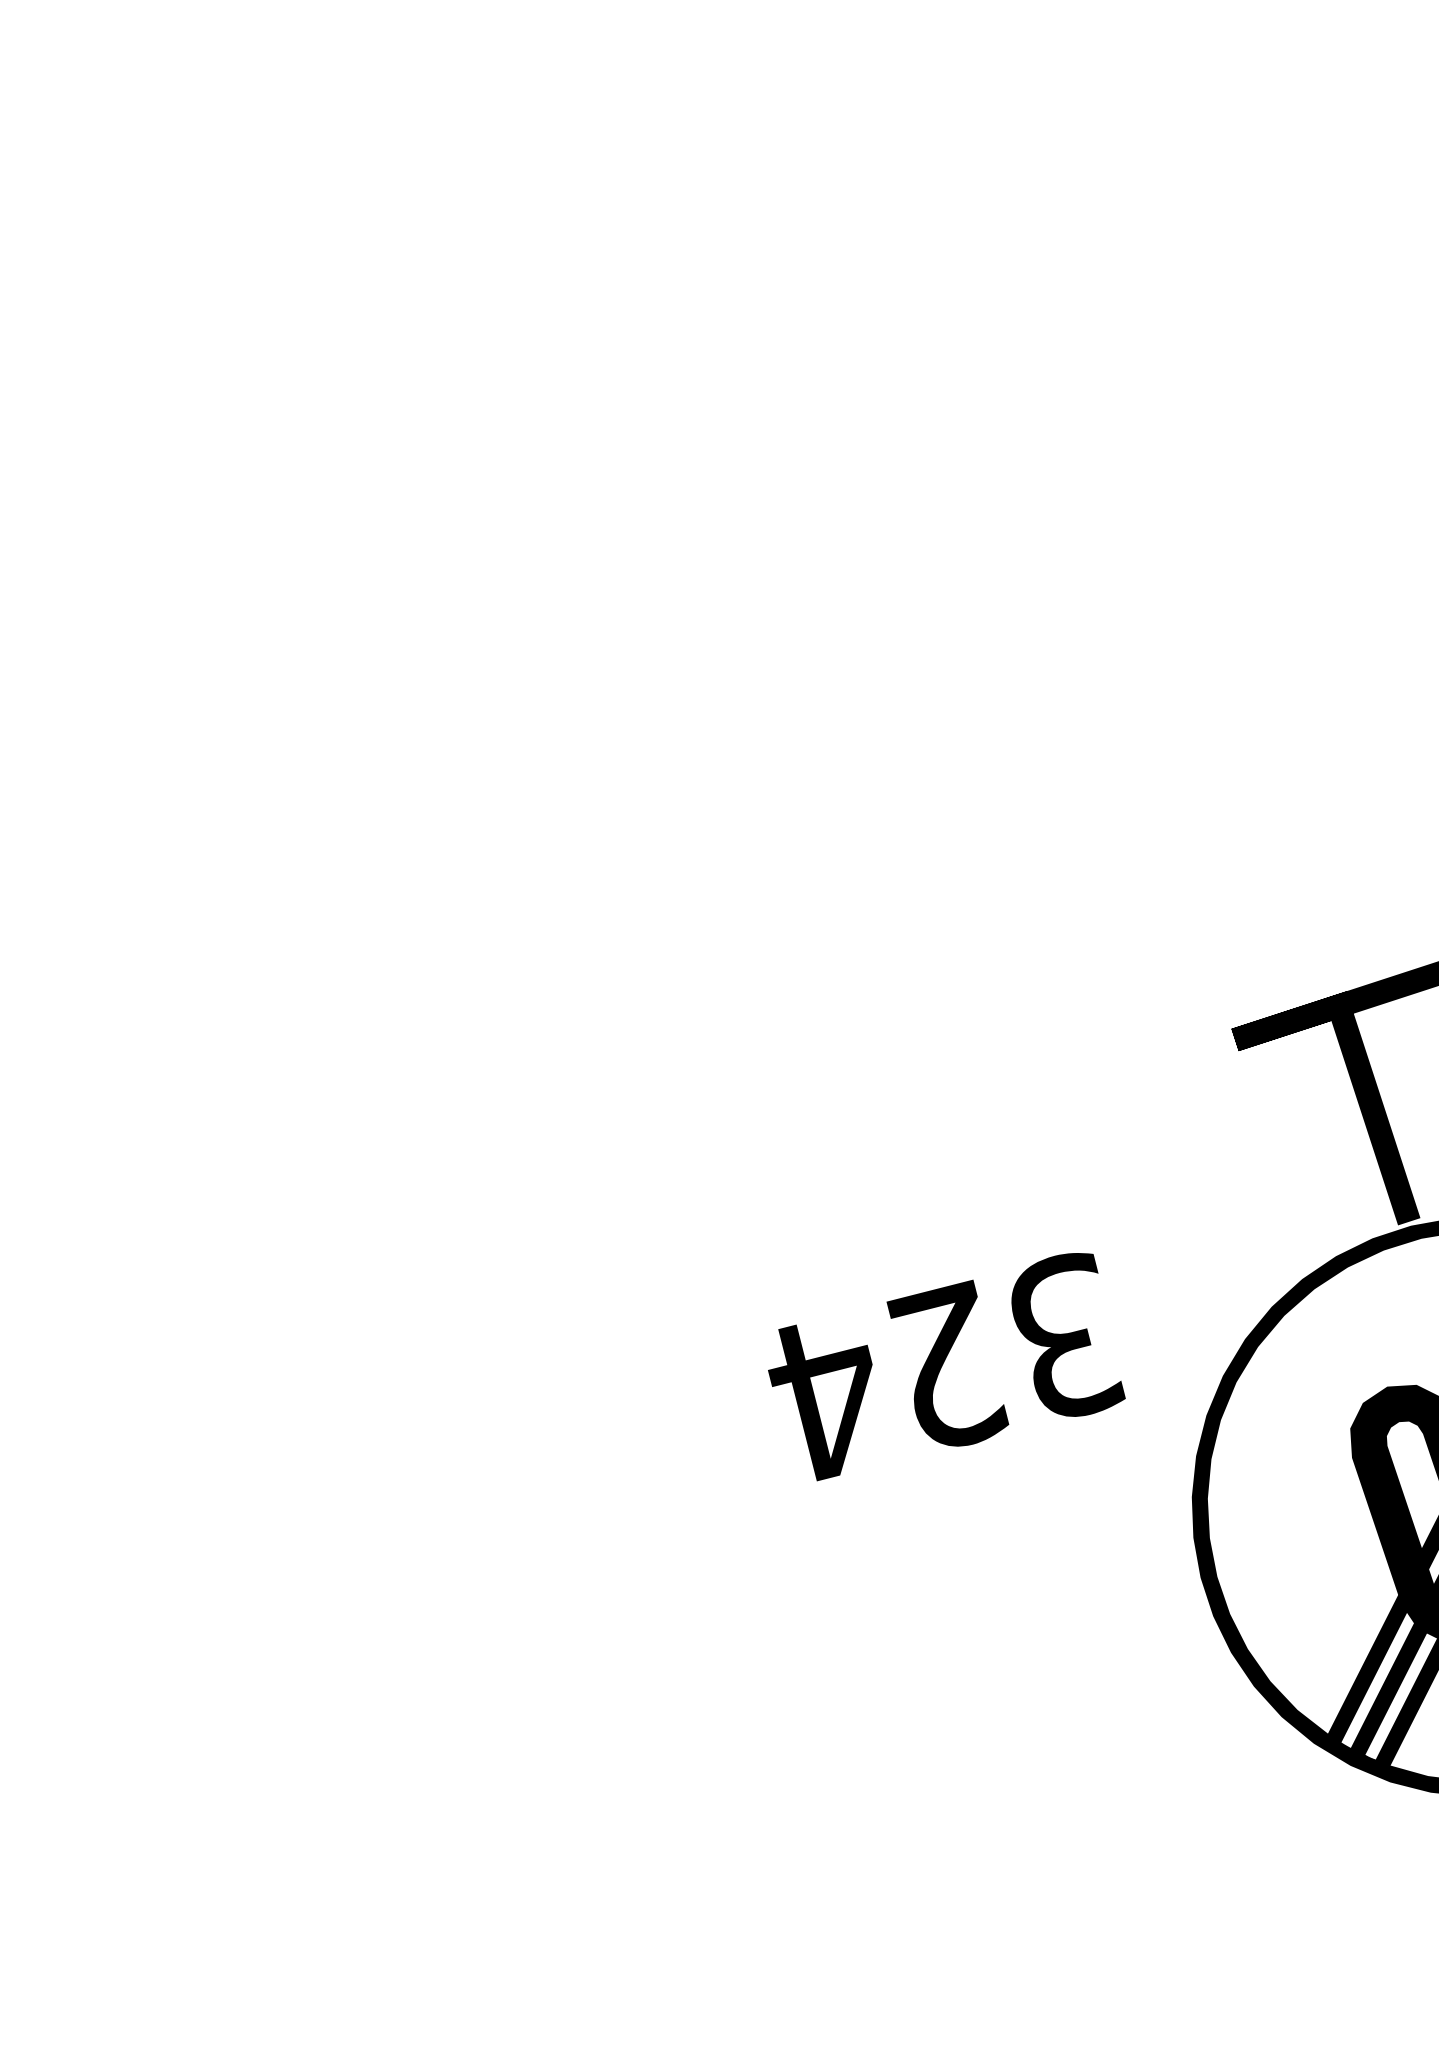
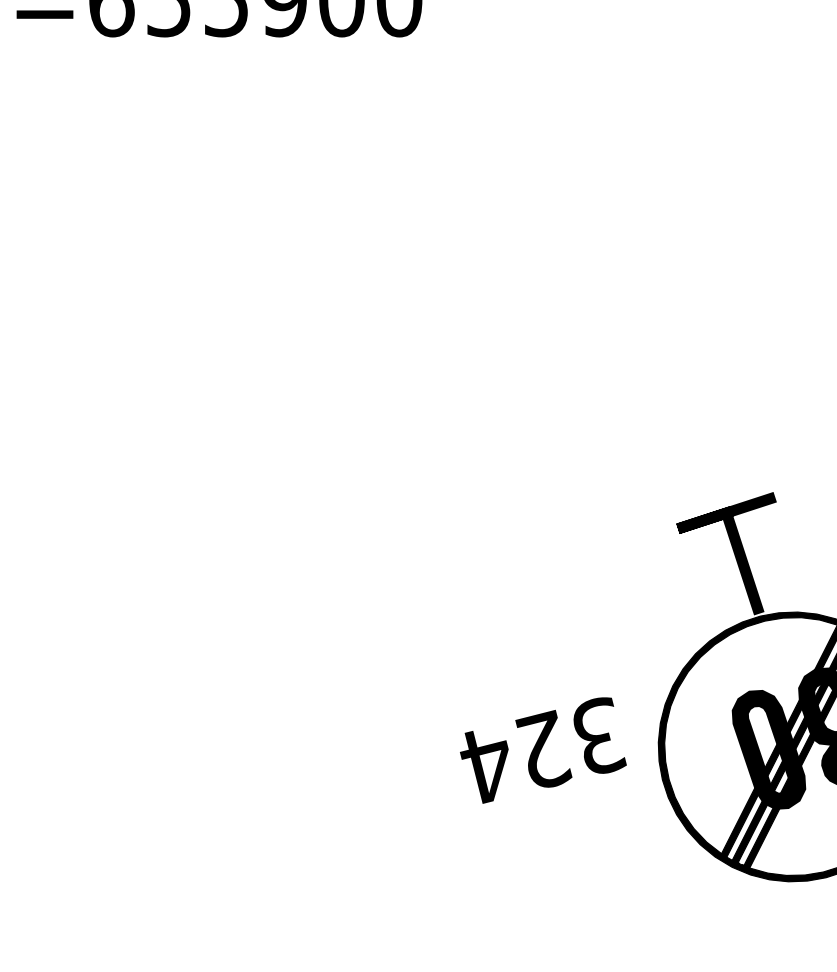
text: (947, 1366) -> (543, 750), moved

